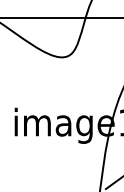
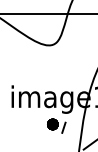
part: (71, 158) -> (56, 125), added

